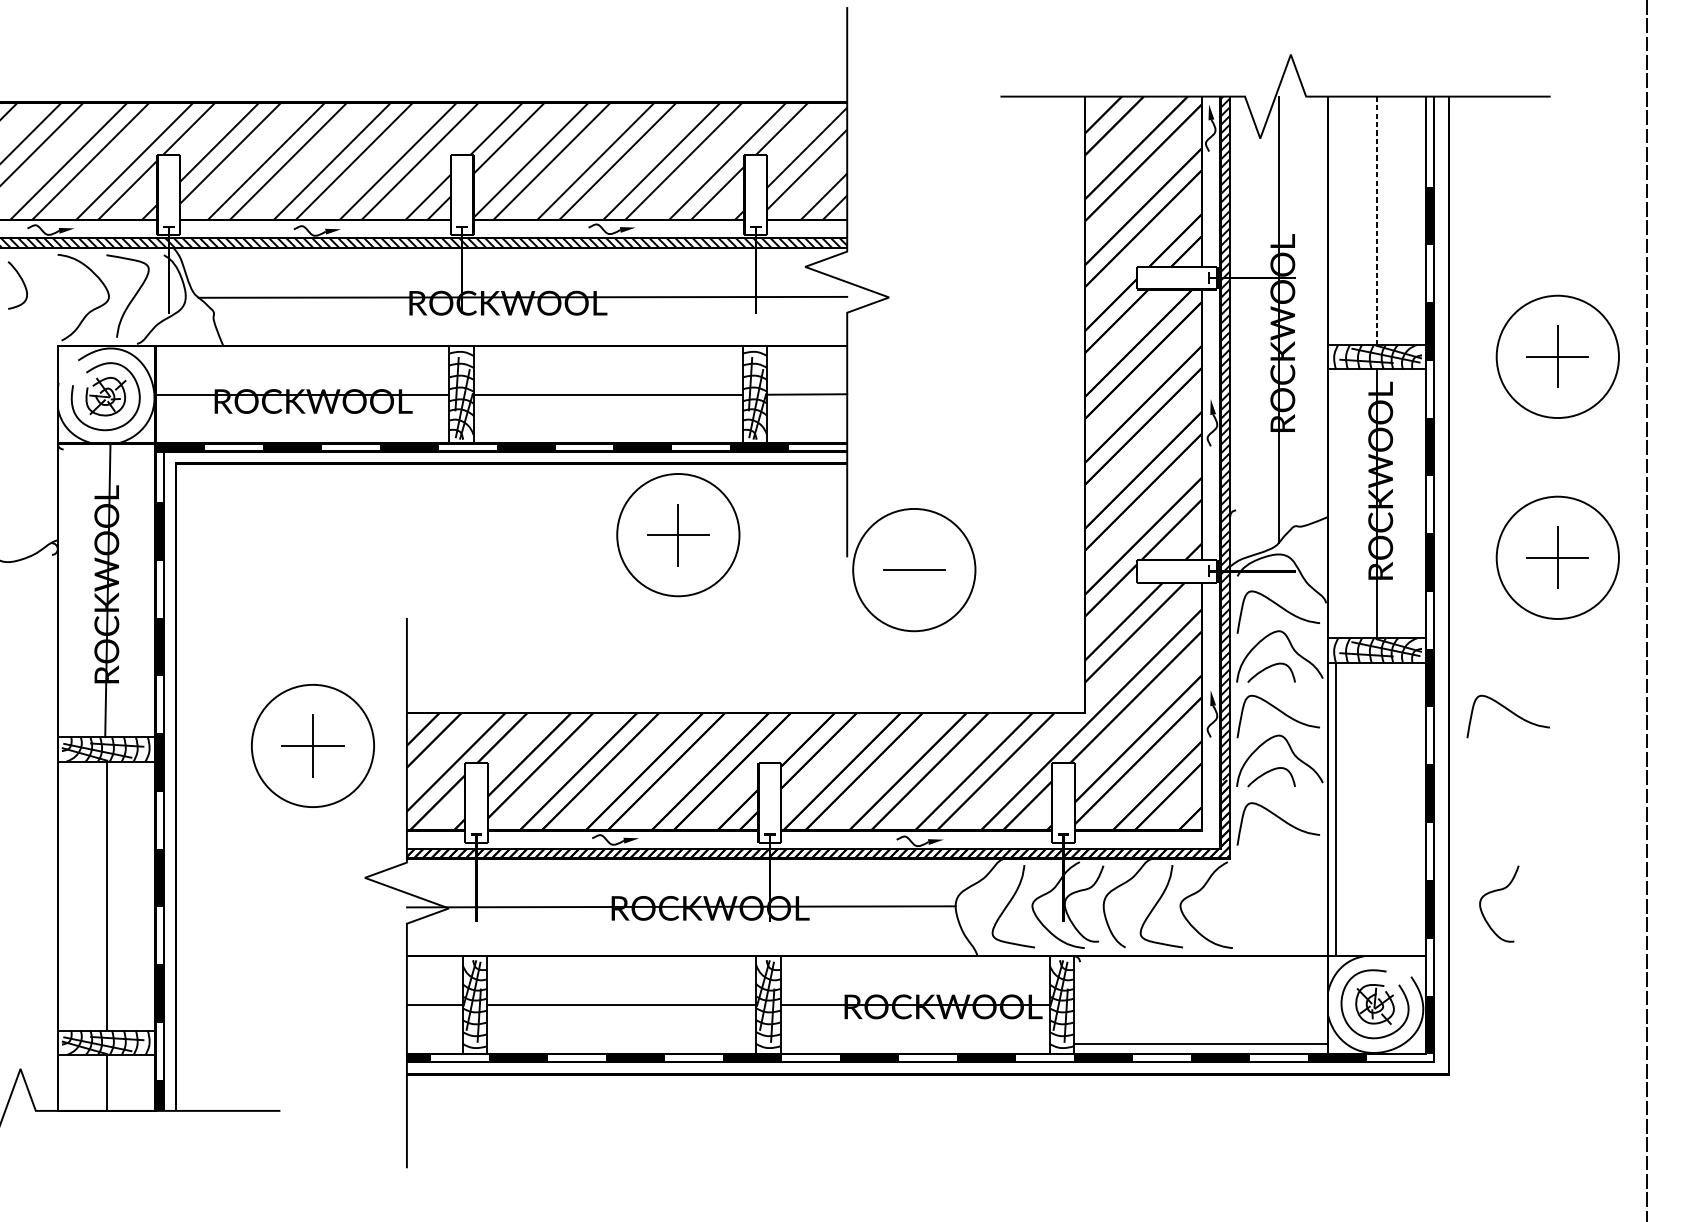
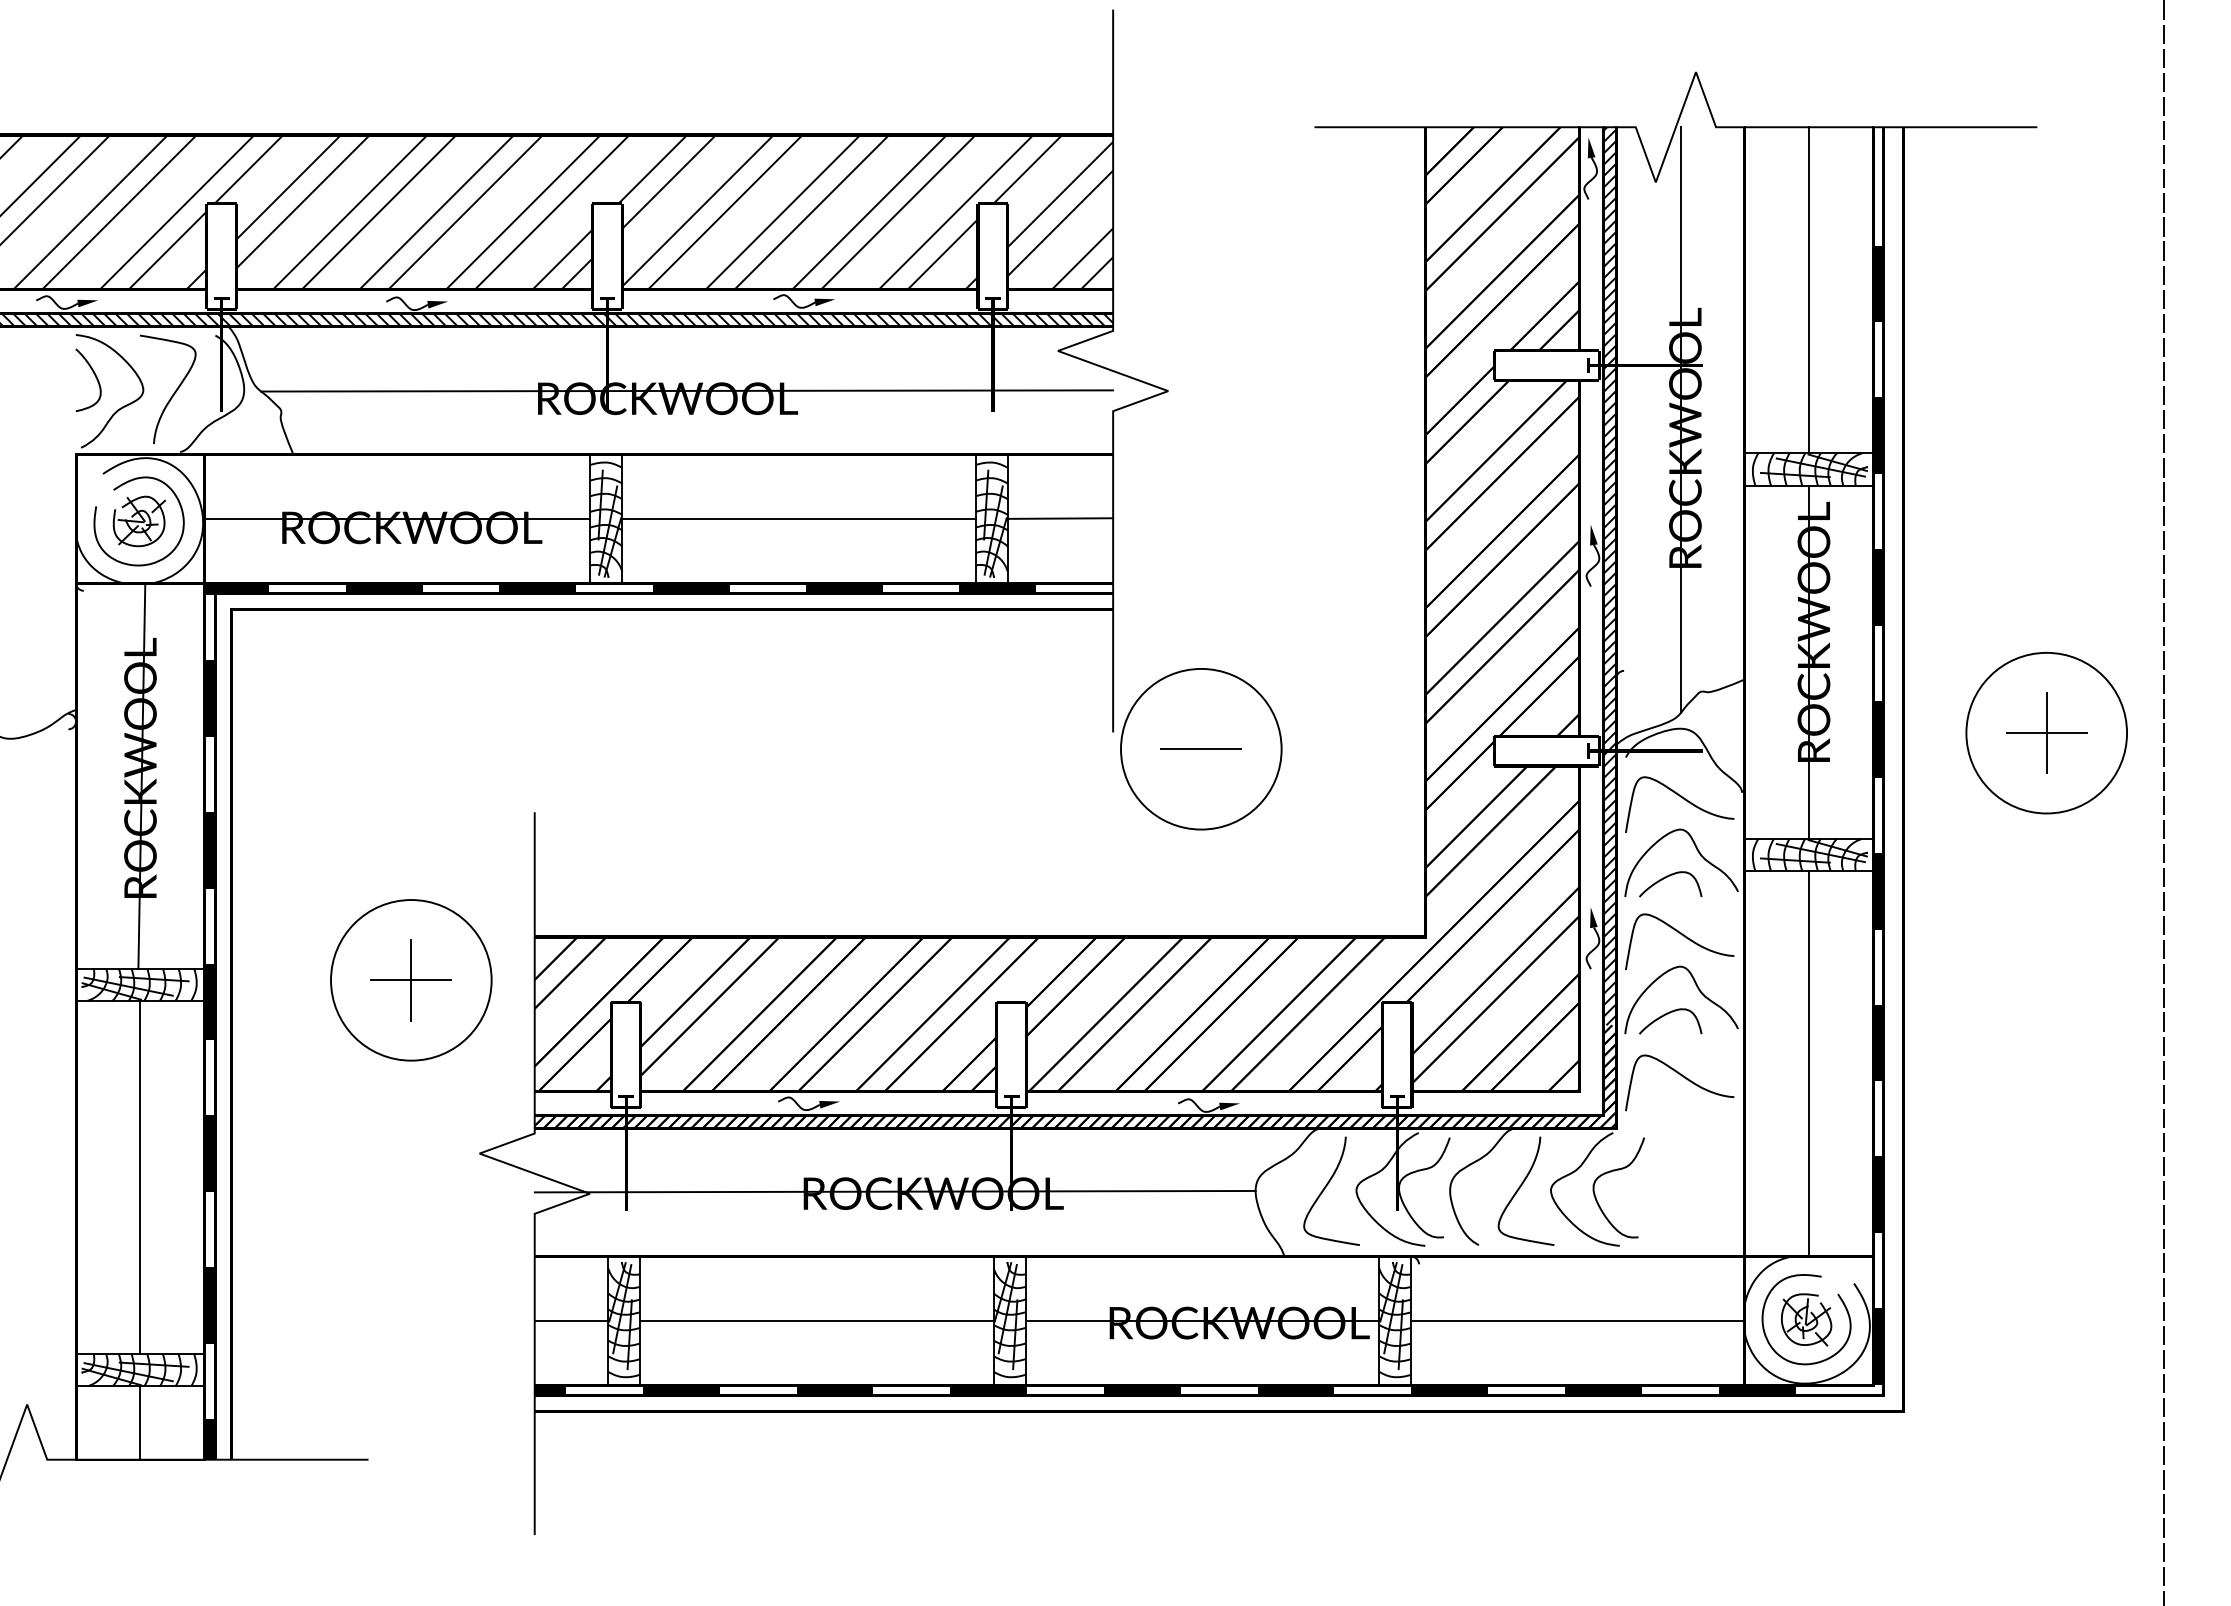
line: (1377, 220) -> (1809, 289), dashed -> solid
curve: (23, 283) -> (95, 377), moved
part: (1557, 357) -> (2046, 469), removed
part: (678, 535) -> (891, 703), removed
curve: (1509, 711) -> (1983, 935), removed
line: (1336, 809) -> (1809, 1063), moved
curve: (1496, 891) -> (1614, 1171), moved
line: (1200, 1043) -> (1577, 1320), moved

